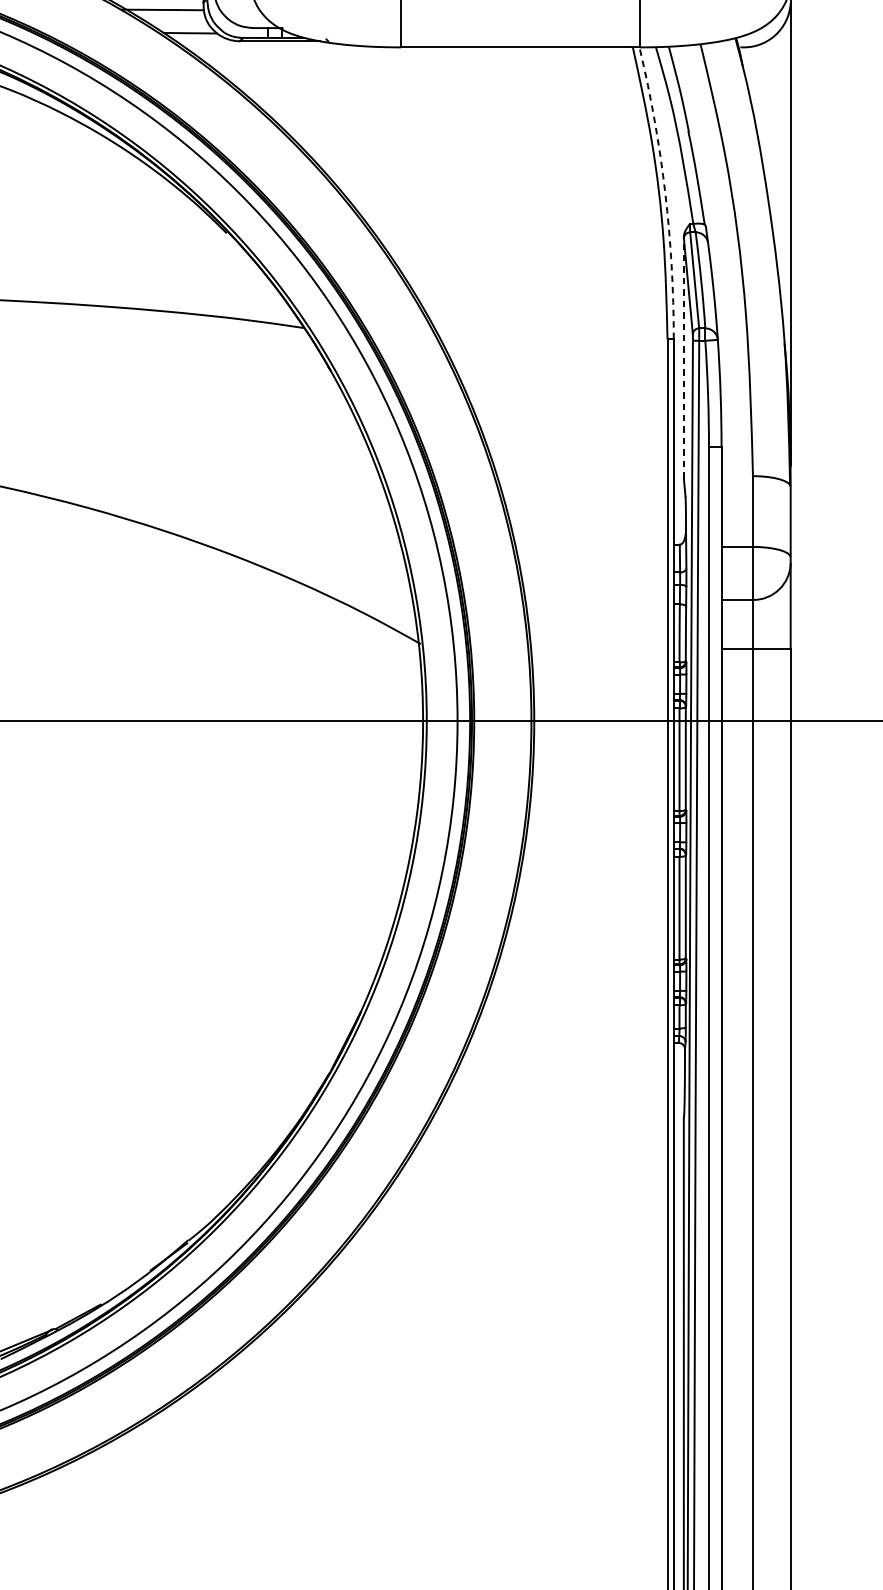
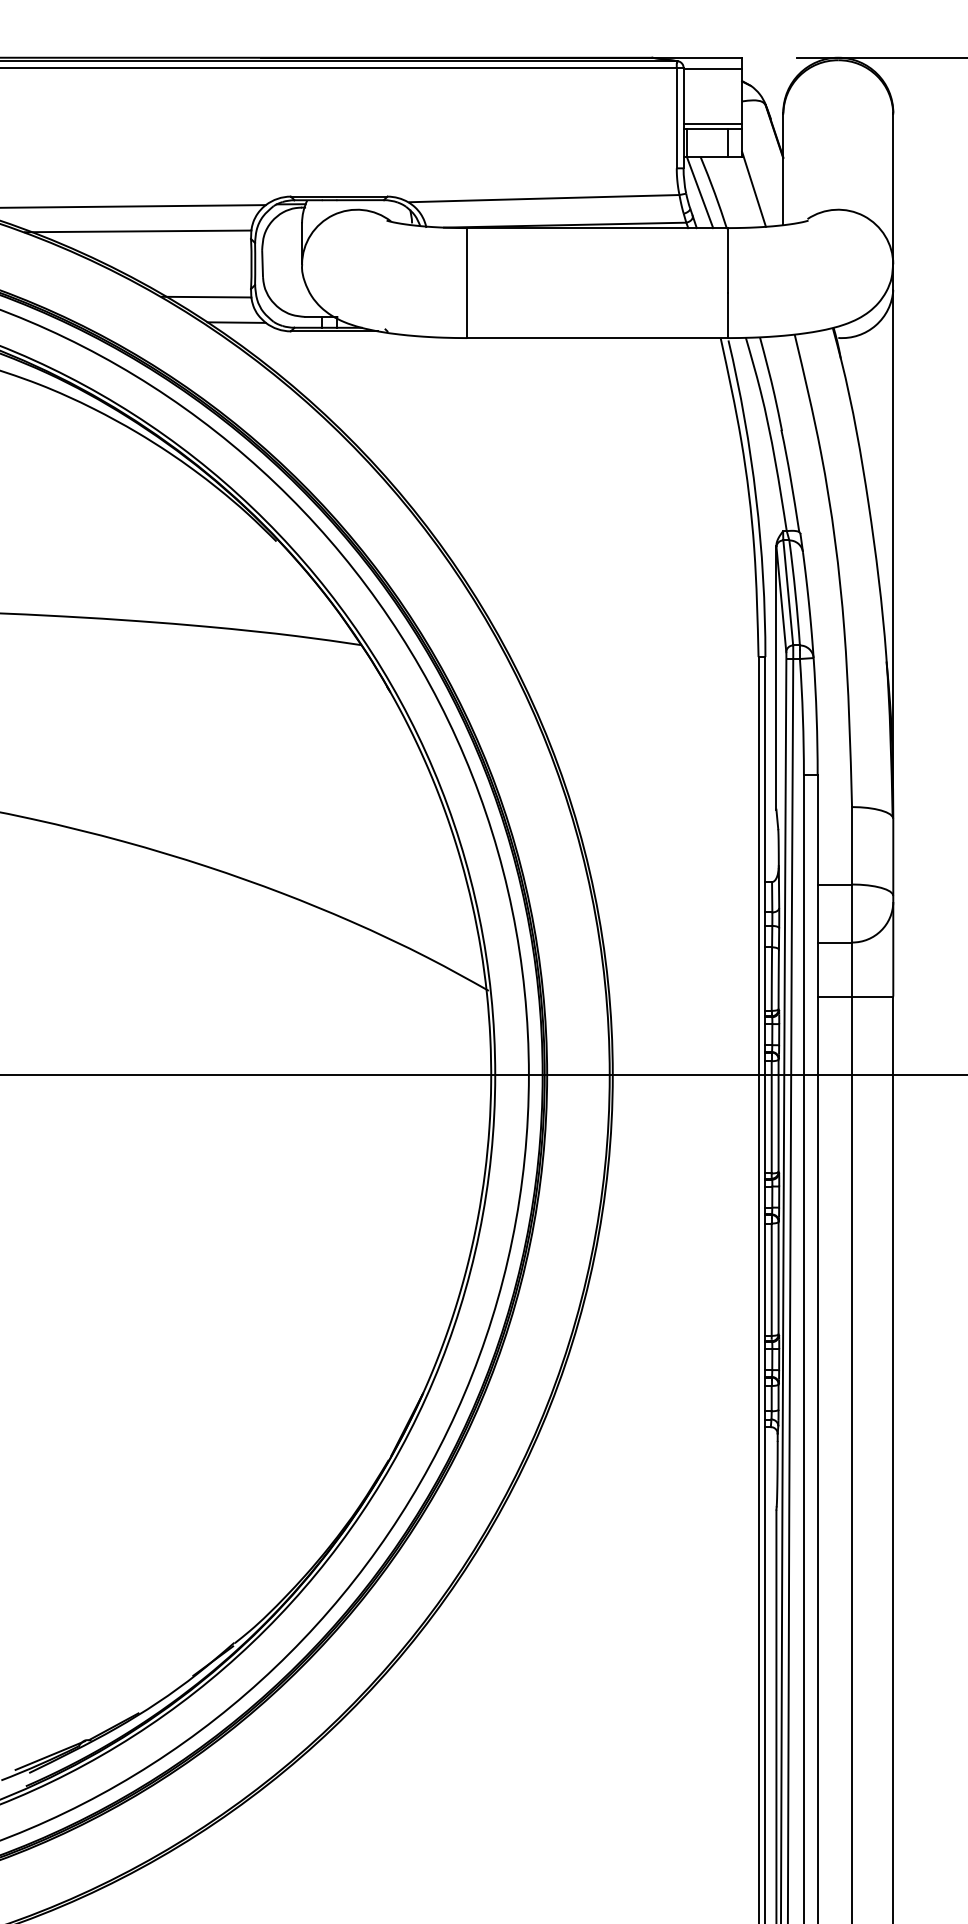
arc: (665, 193) -> (756, 497), dashed -> solid
line: (683, 357) -> (776, 677), dashed -> solid

